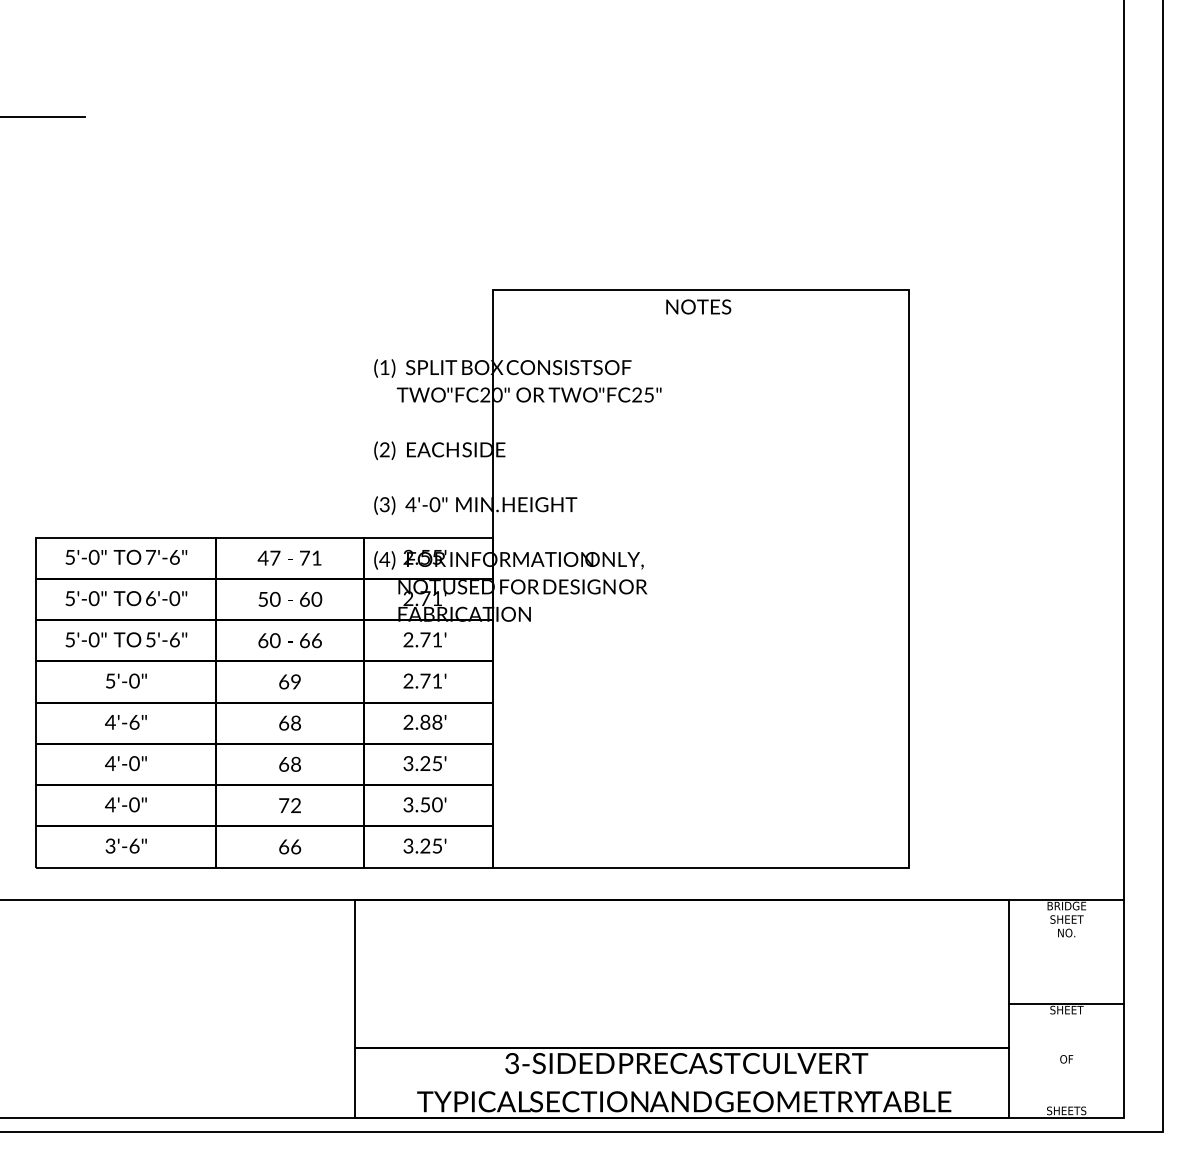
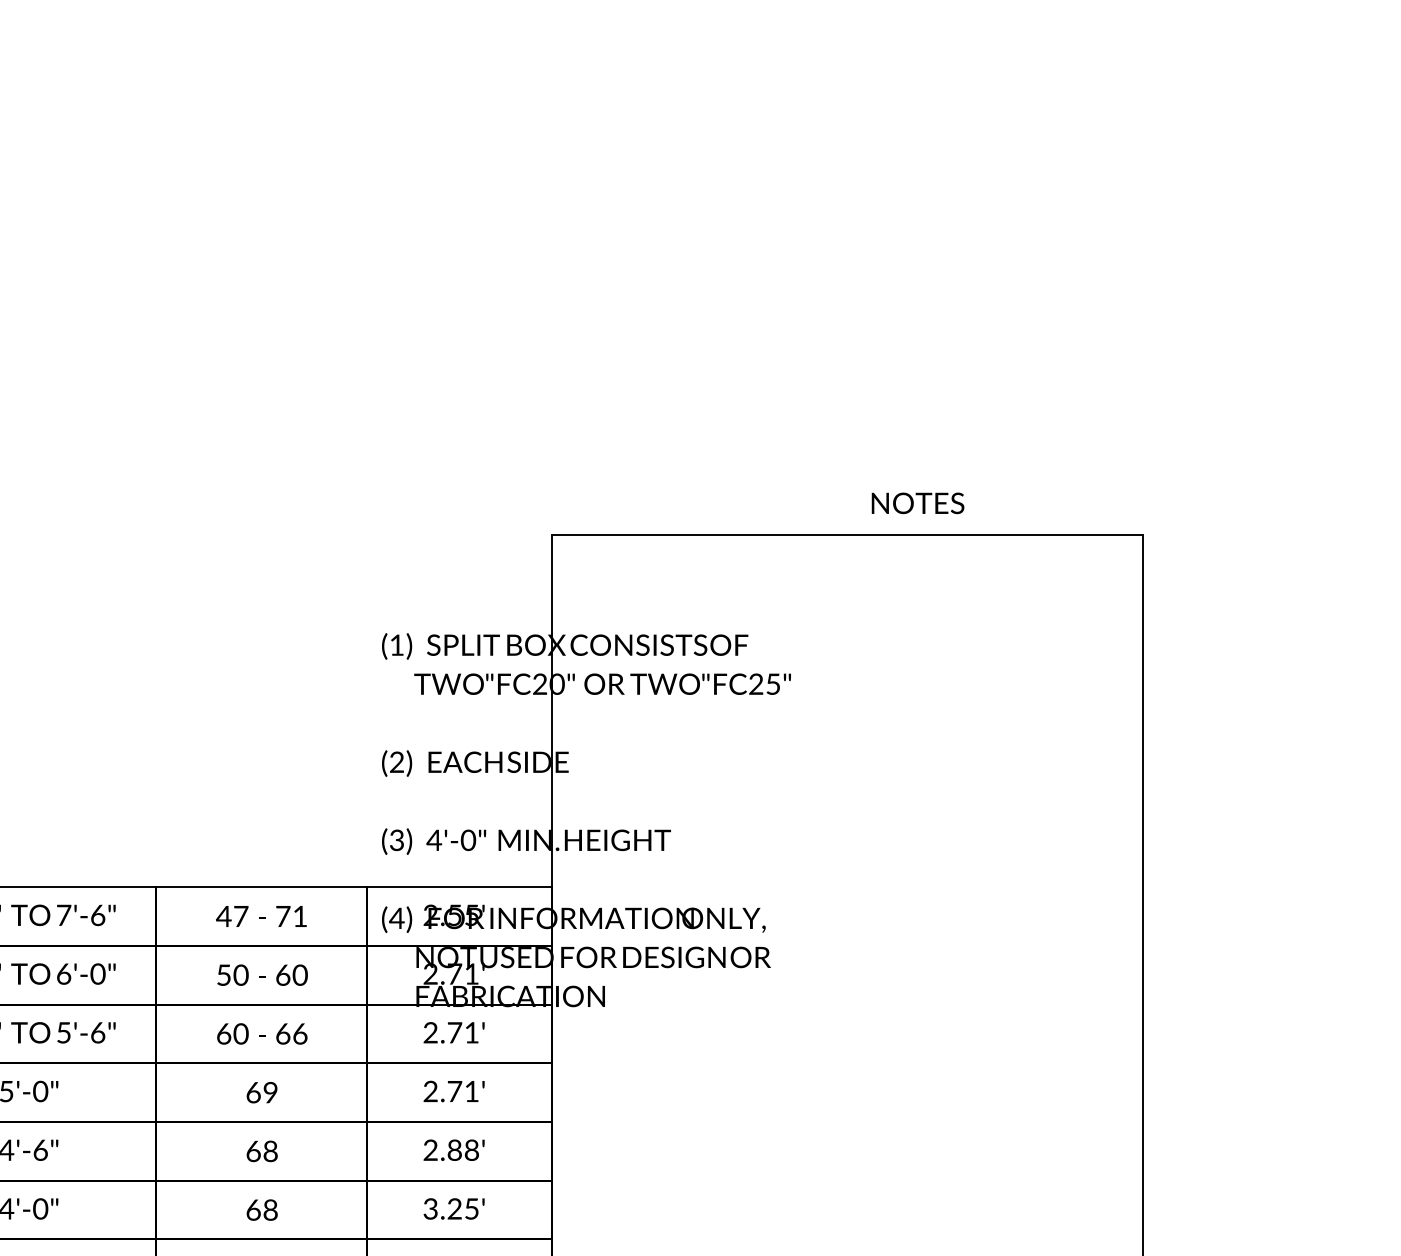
text: (698, 306) -> (917, 502), moved

